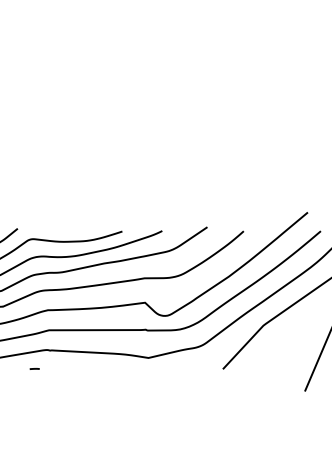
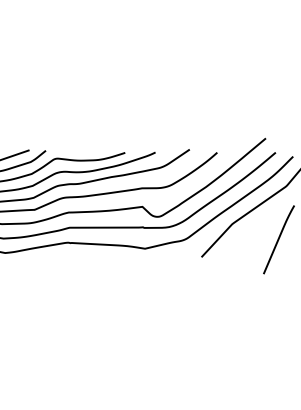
line: (34, 369) -> (58, 257), removed

